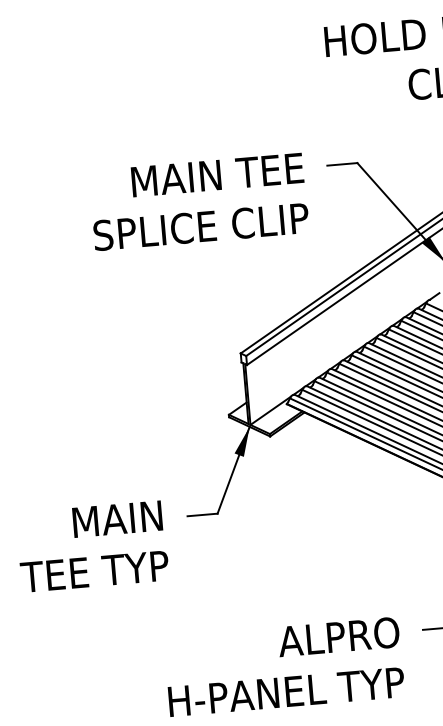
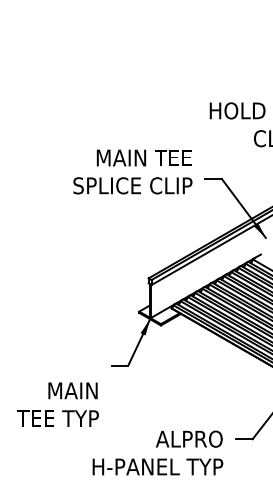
text: (198, 201) -> (132, 171), moved
text: (91, 546) -> (57, 404), moved

